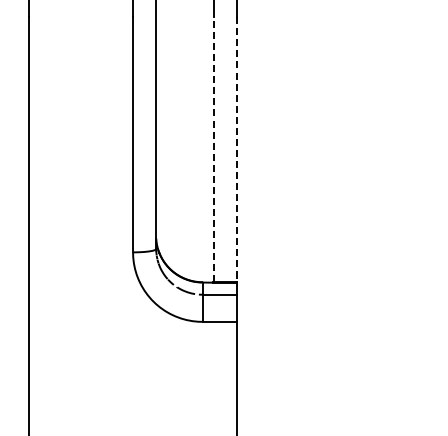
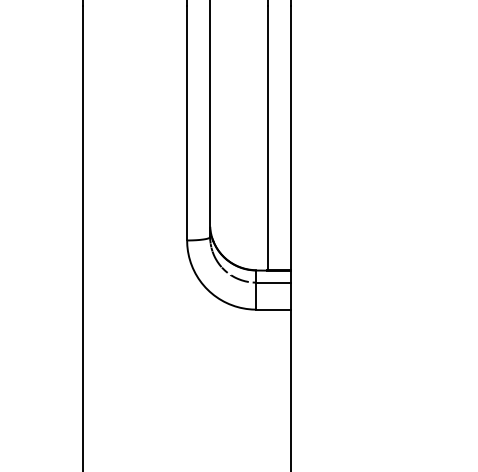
line: (213, 149) -> (267, 138), dashed -> solid
line: (236, 149) -> (290, 138), dashed -> solid

